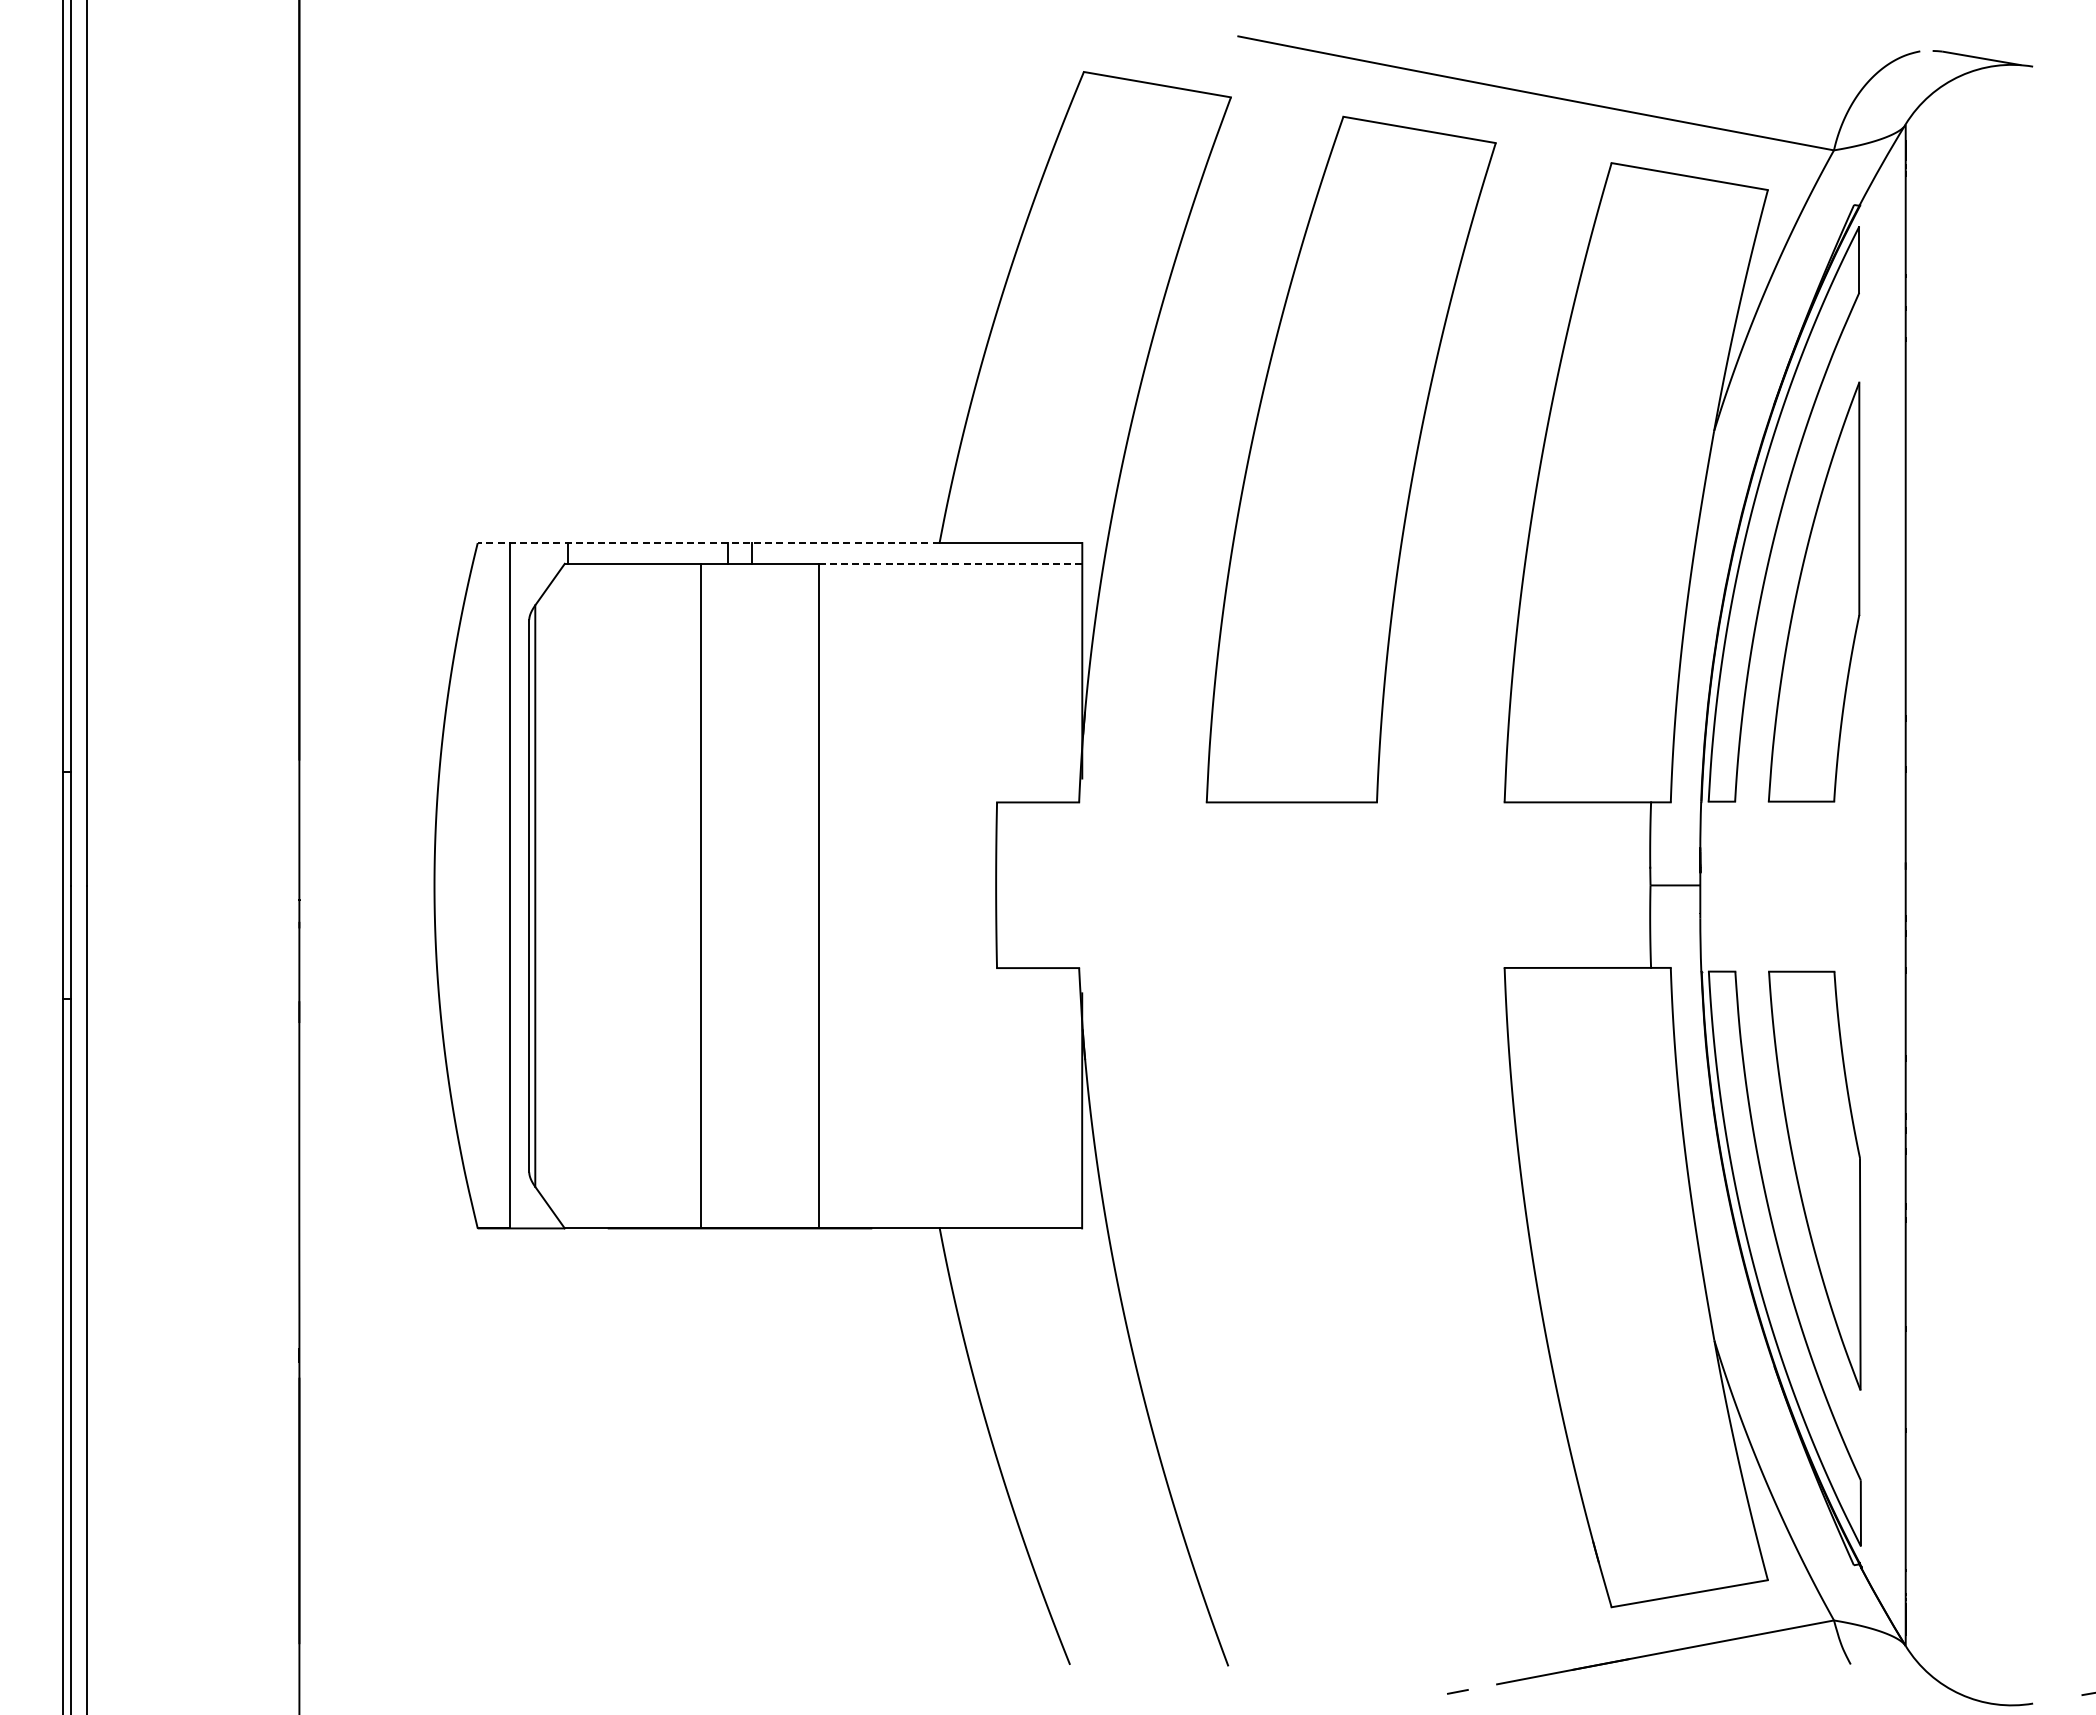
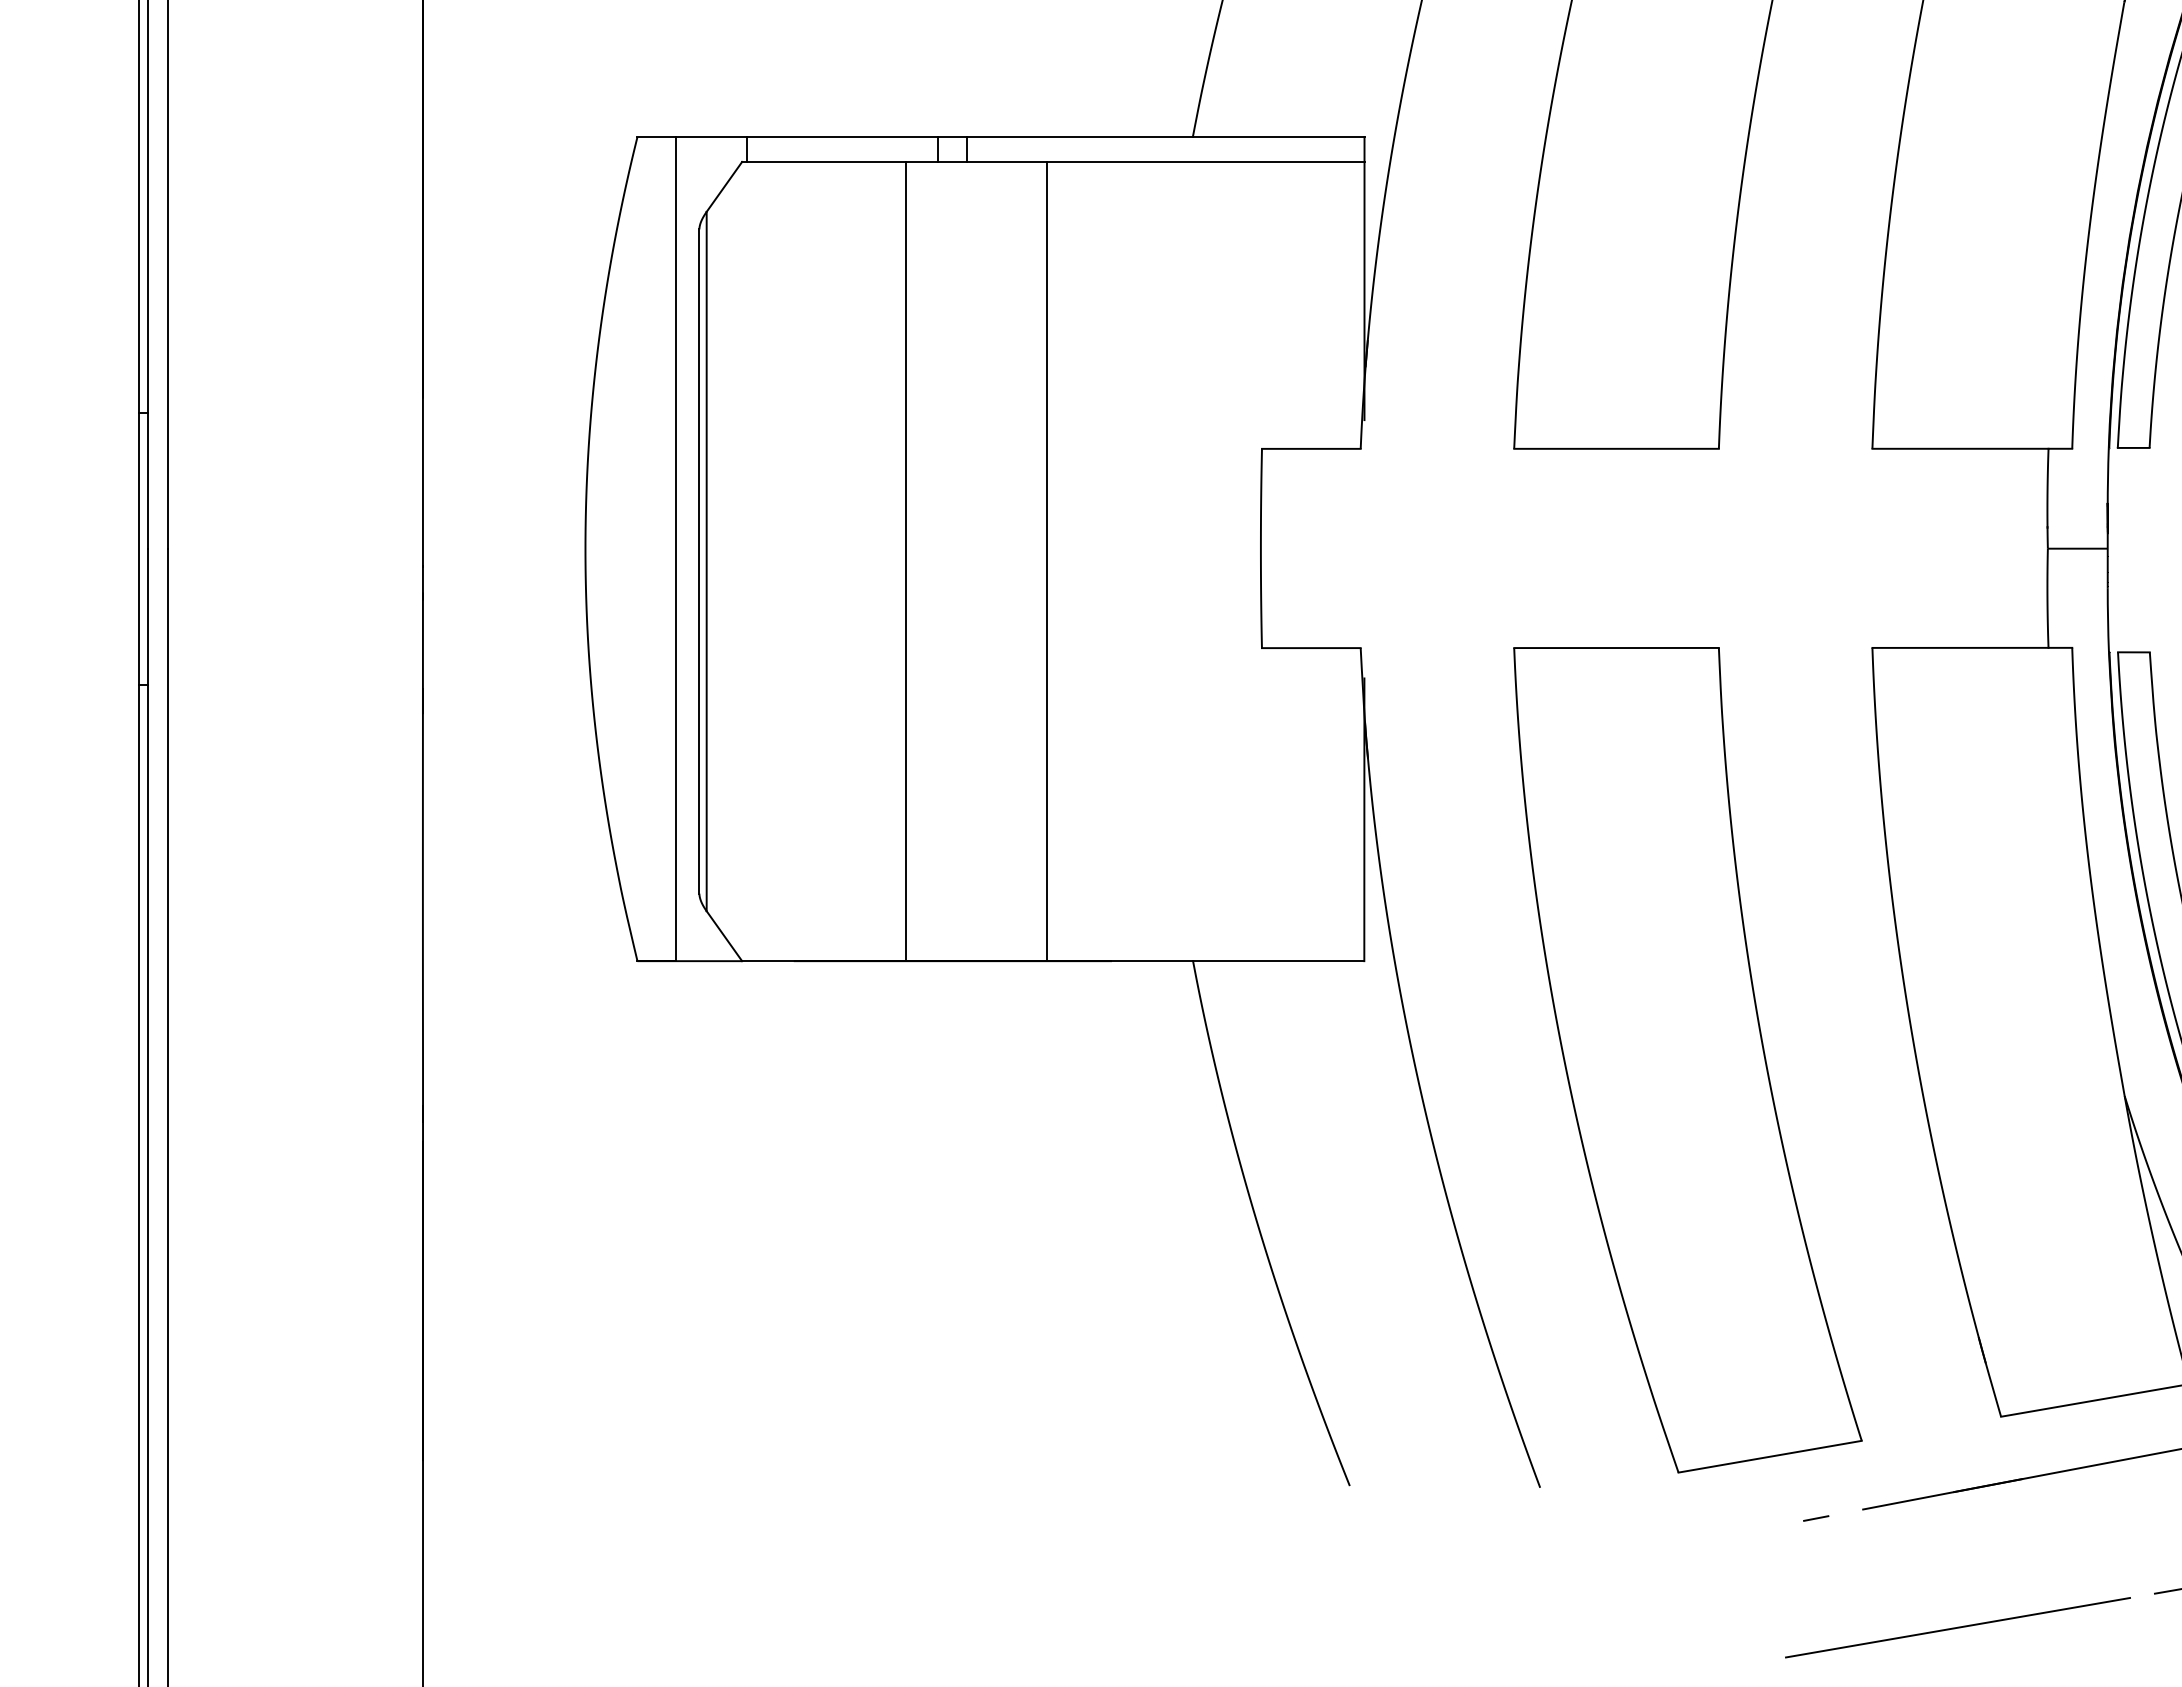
line: (708, 543) -> (914, 137), dashed -> solid
line: (950, 563) -> (1206, 161), dashed -> solid
part: (1350, 1310) -> (1687, 1059), added

